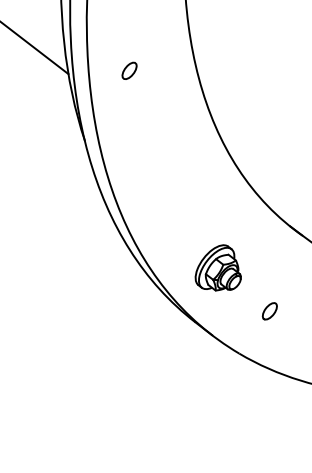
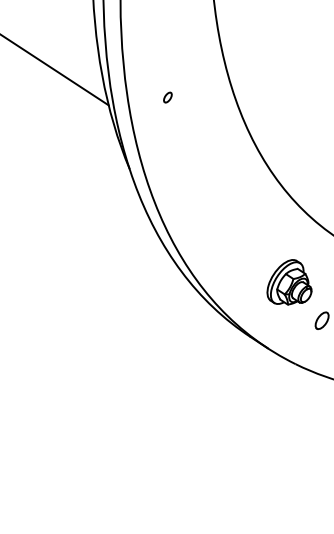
part: (129, 70) -> (167, 97), size x0.6
part: (219, 268) -> (289, 282), moved

